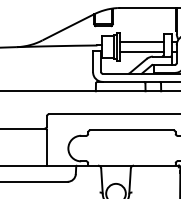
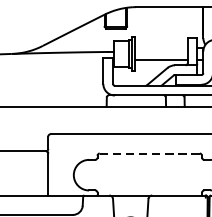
line: (141, 42) -> (161, 48), removed
line: (131, 130) -> (149, 153), solid -> dashed

